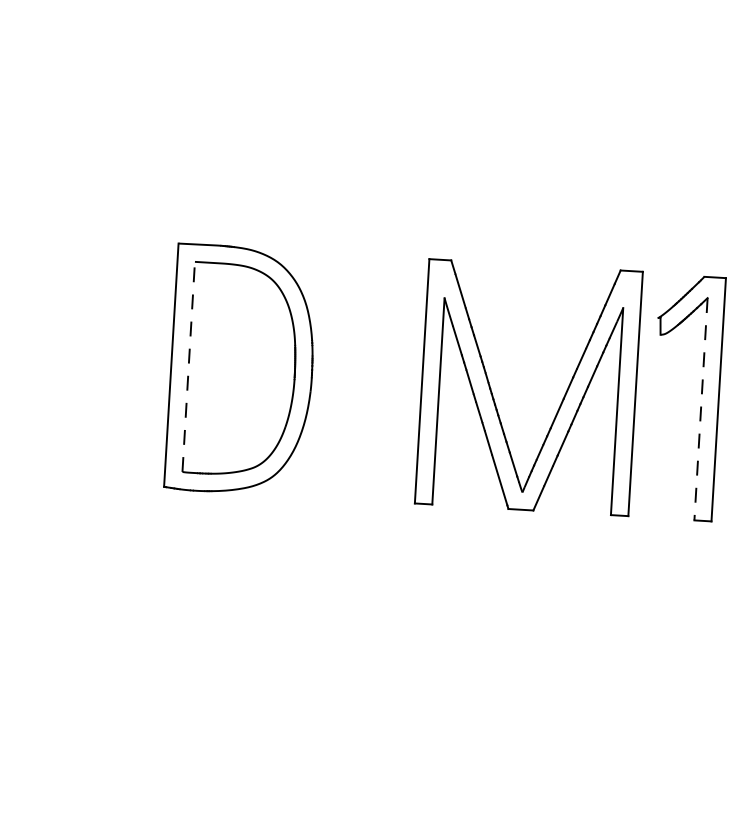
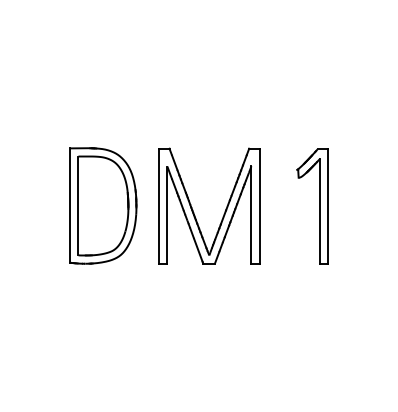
line: (188, 366) -> (78, 205), dashed -> solid
part: (560, 400) -> (224, 211), moved
line: (700, 409) -> (319, 211), dashed -> solid

